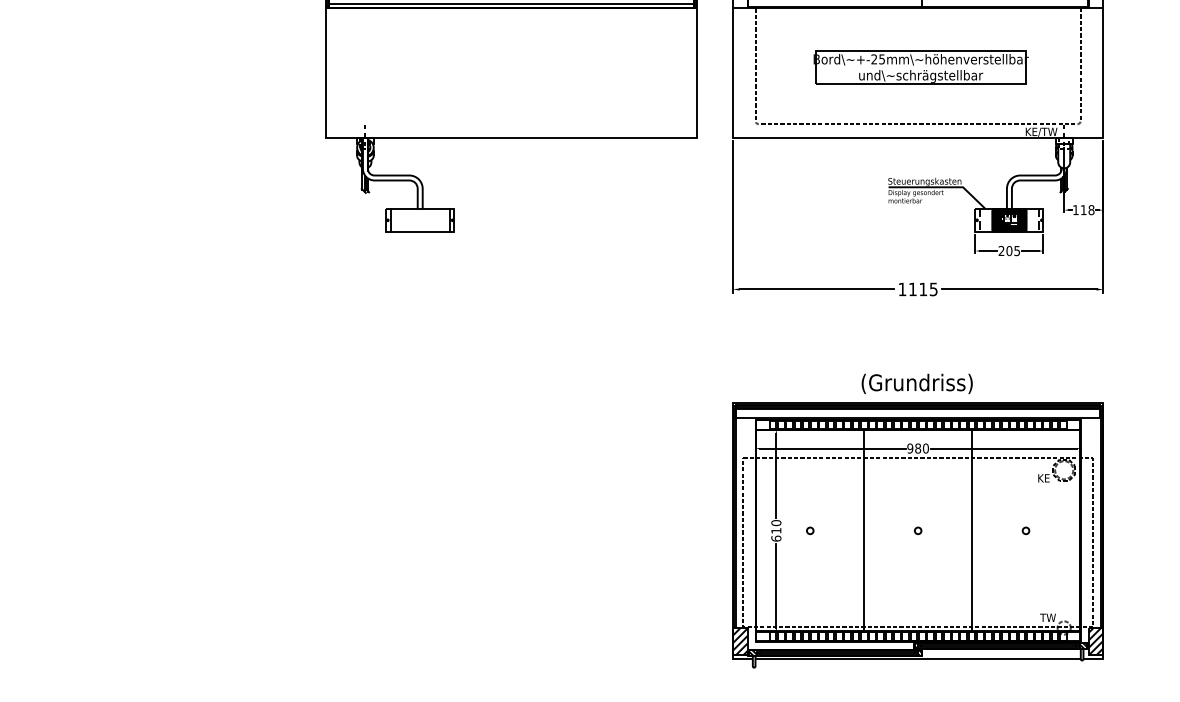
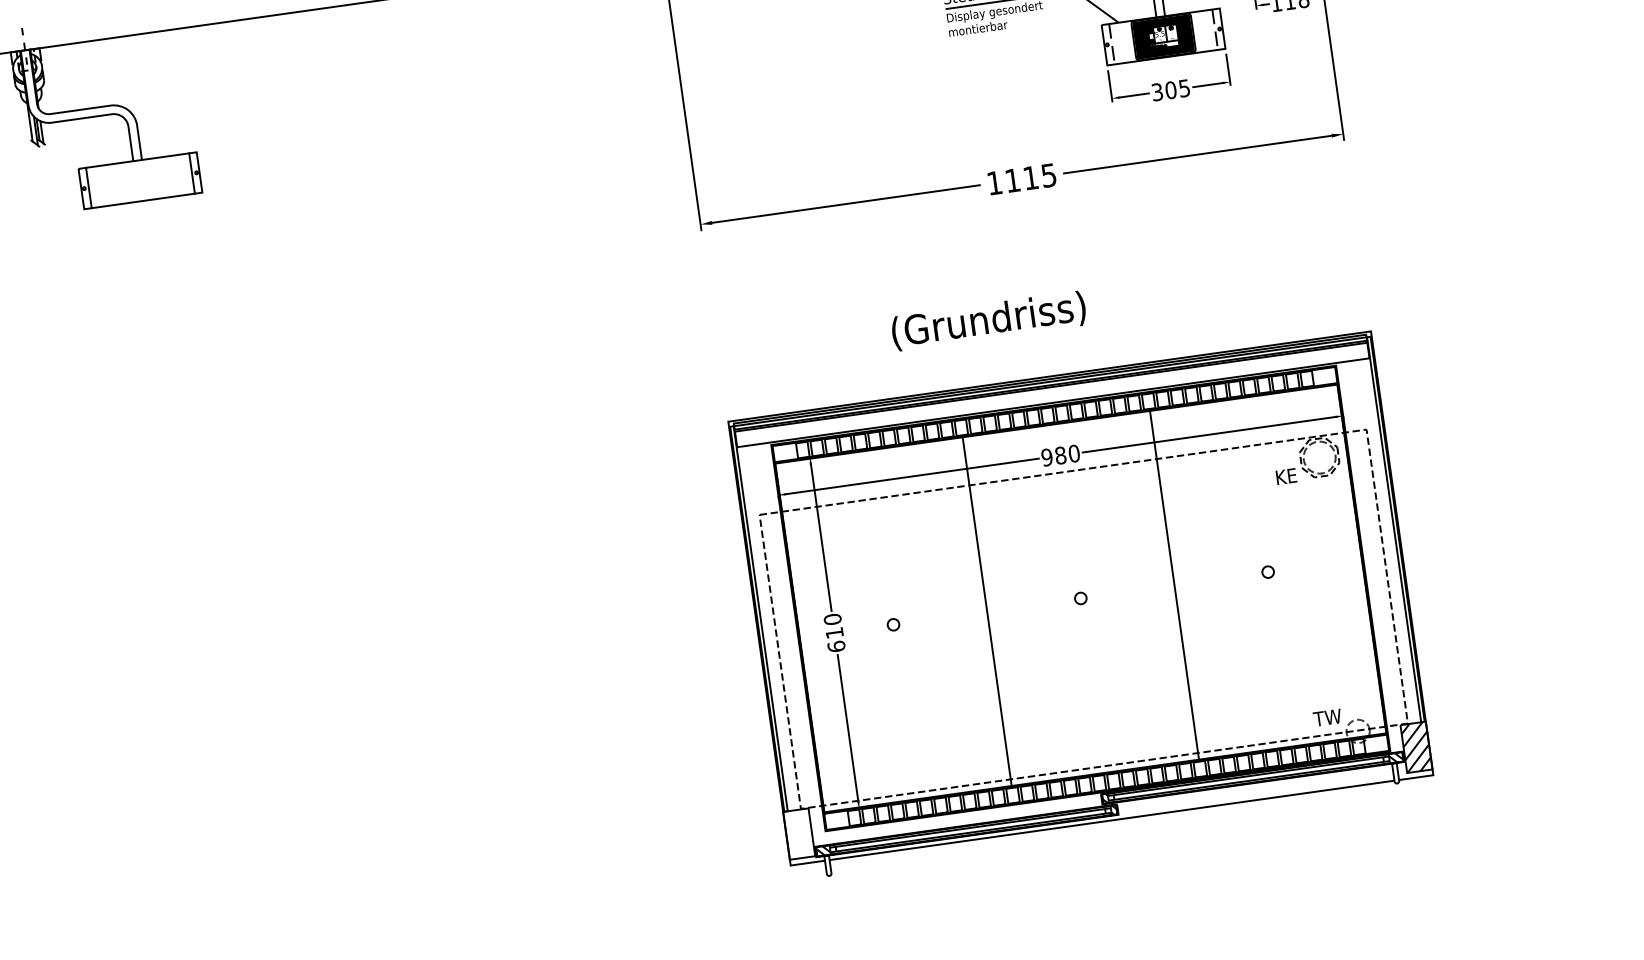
text: (1001, 251) -> (1157, 93), 205 -> 305
text: (916, 383) -> (987, 320), moved
hatch: (740, 641) -> (799, 833), removed

